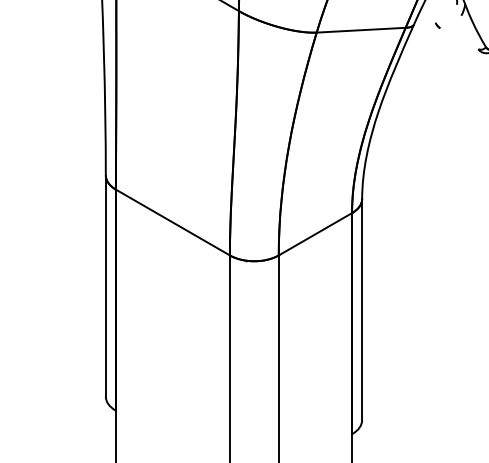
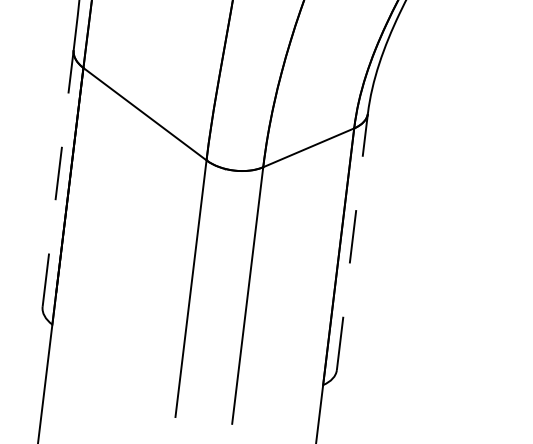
line: (105, 286) -> (57, 178), solid -> dashed
line: (362, 309) -> (352, 241), solid -> dashed

